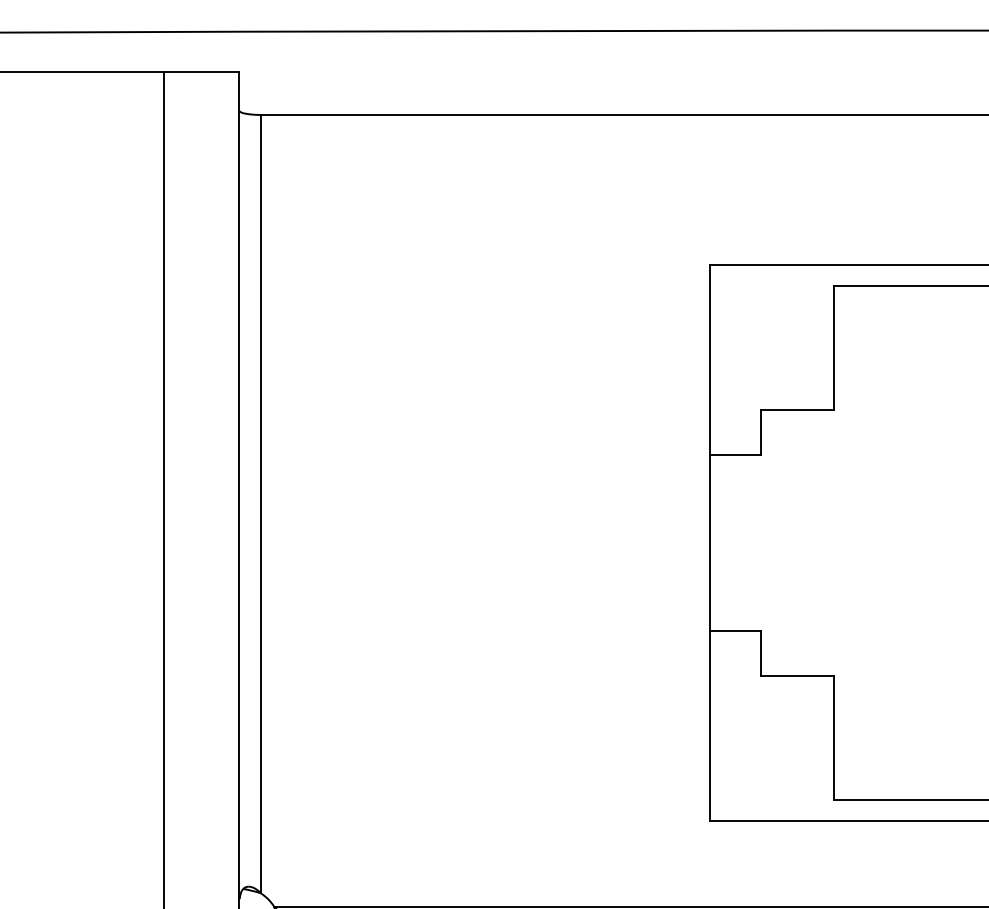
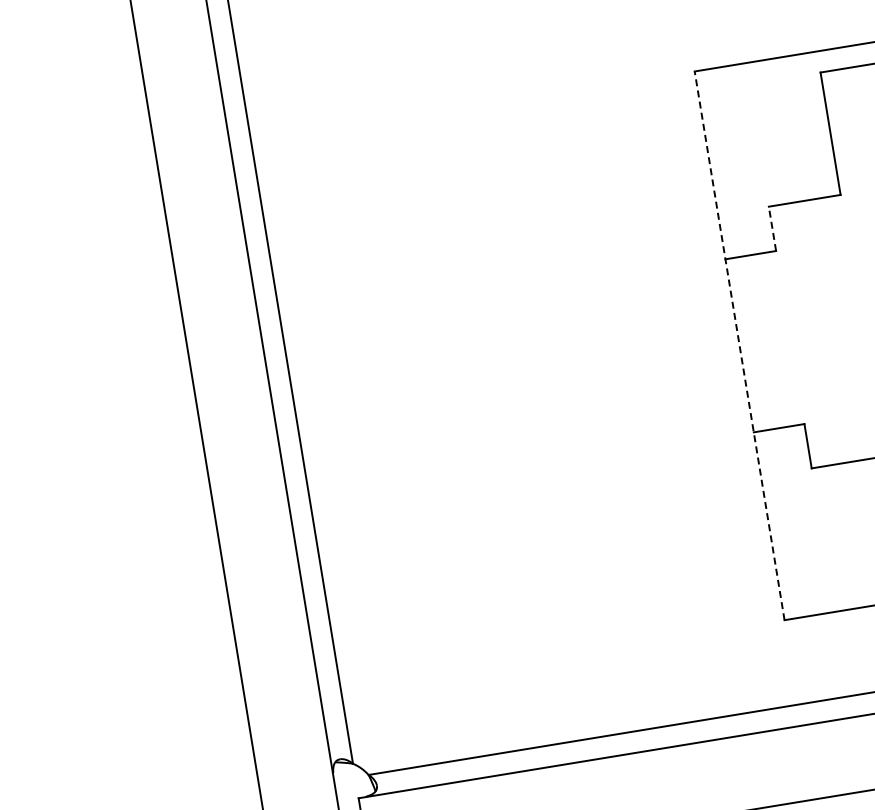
line: (761, 432) -> (772, 228), solid -> dashed
line: (710, 542) -> (739, 345), solid -> dashed

